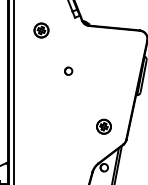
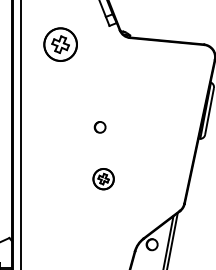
part: (41, 30) -> (60, 44), size x1.6
part: (68, 70) -> (99, 126), moved
part: (103, 126) -> (102, 178), moved

